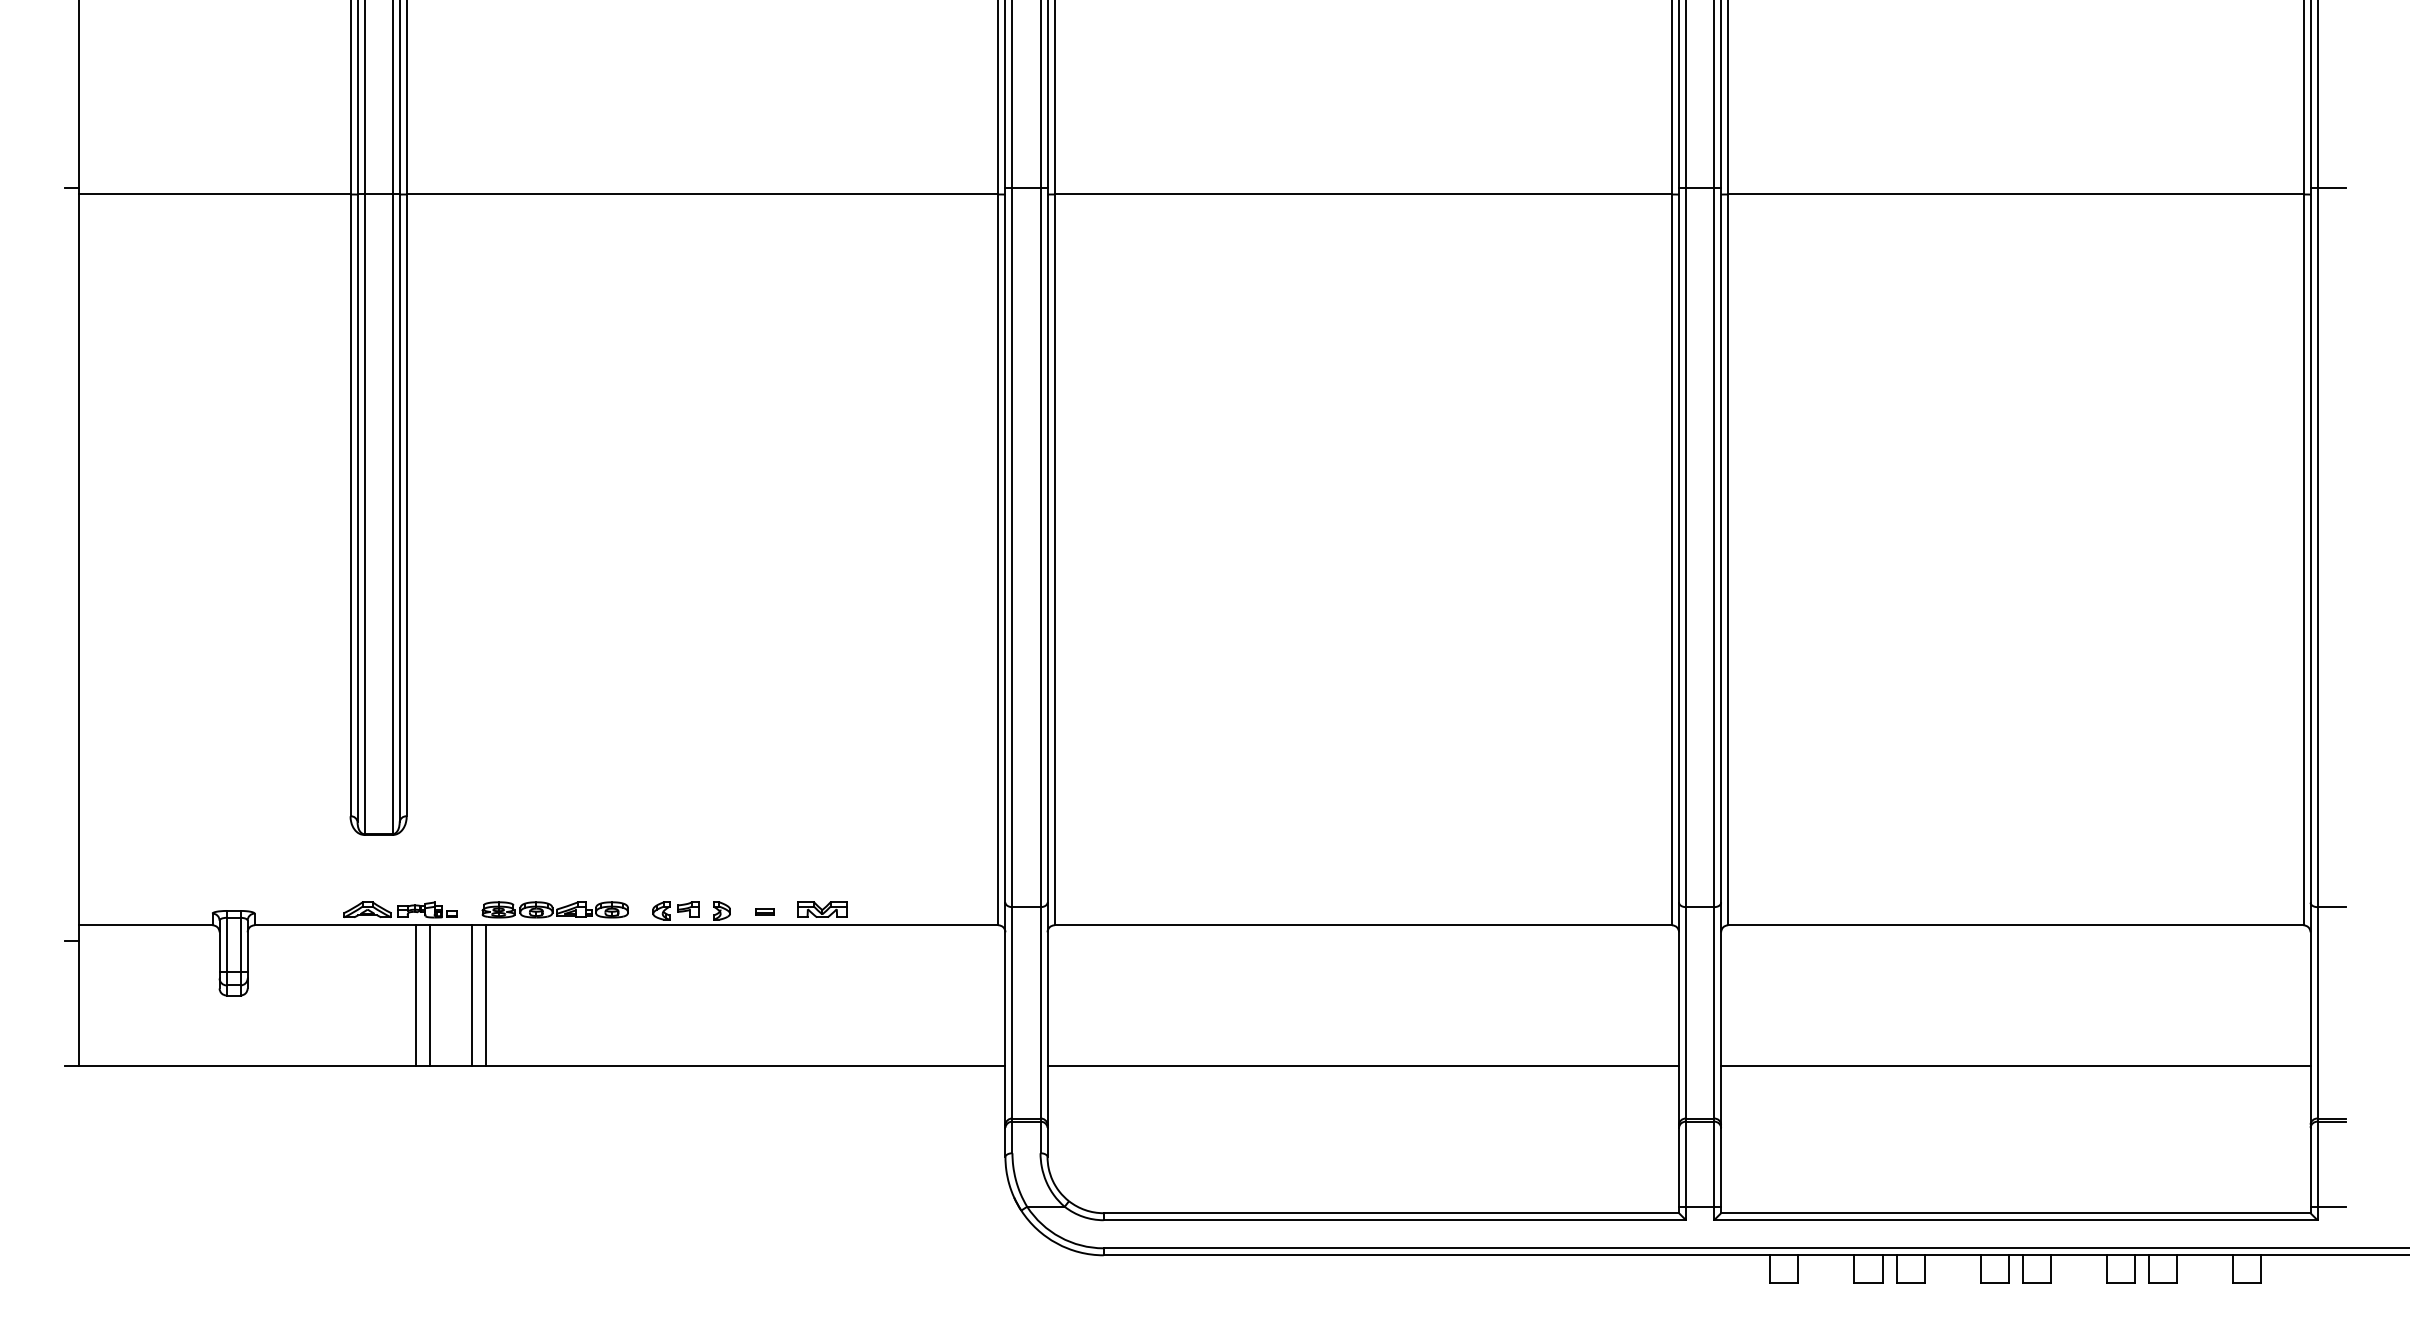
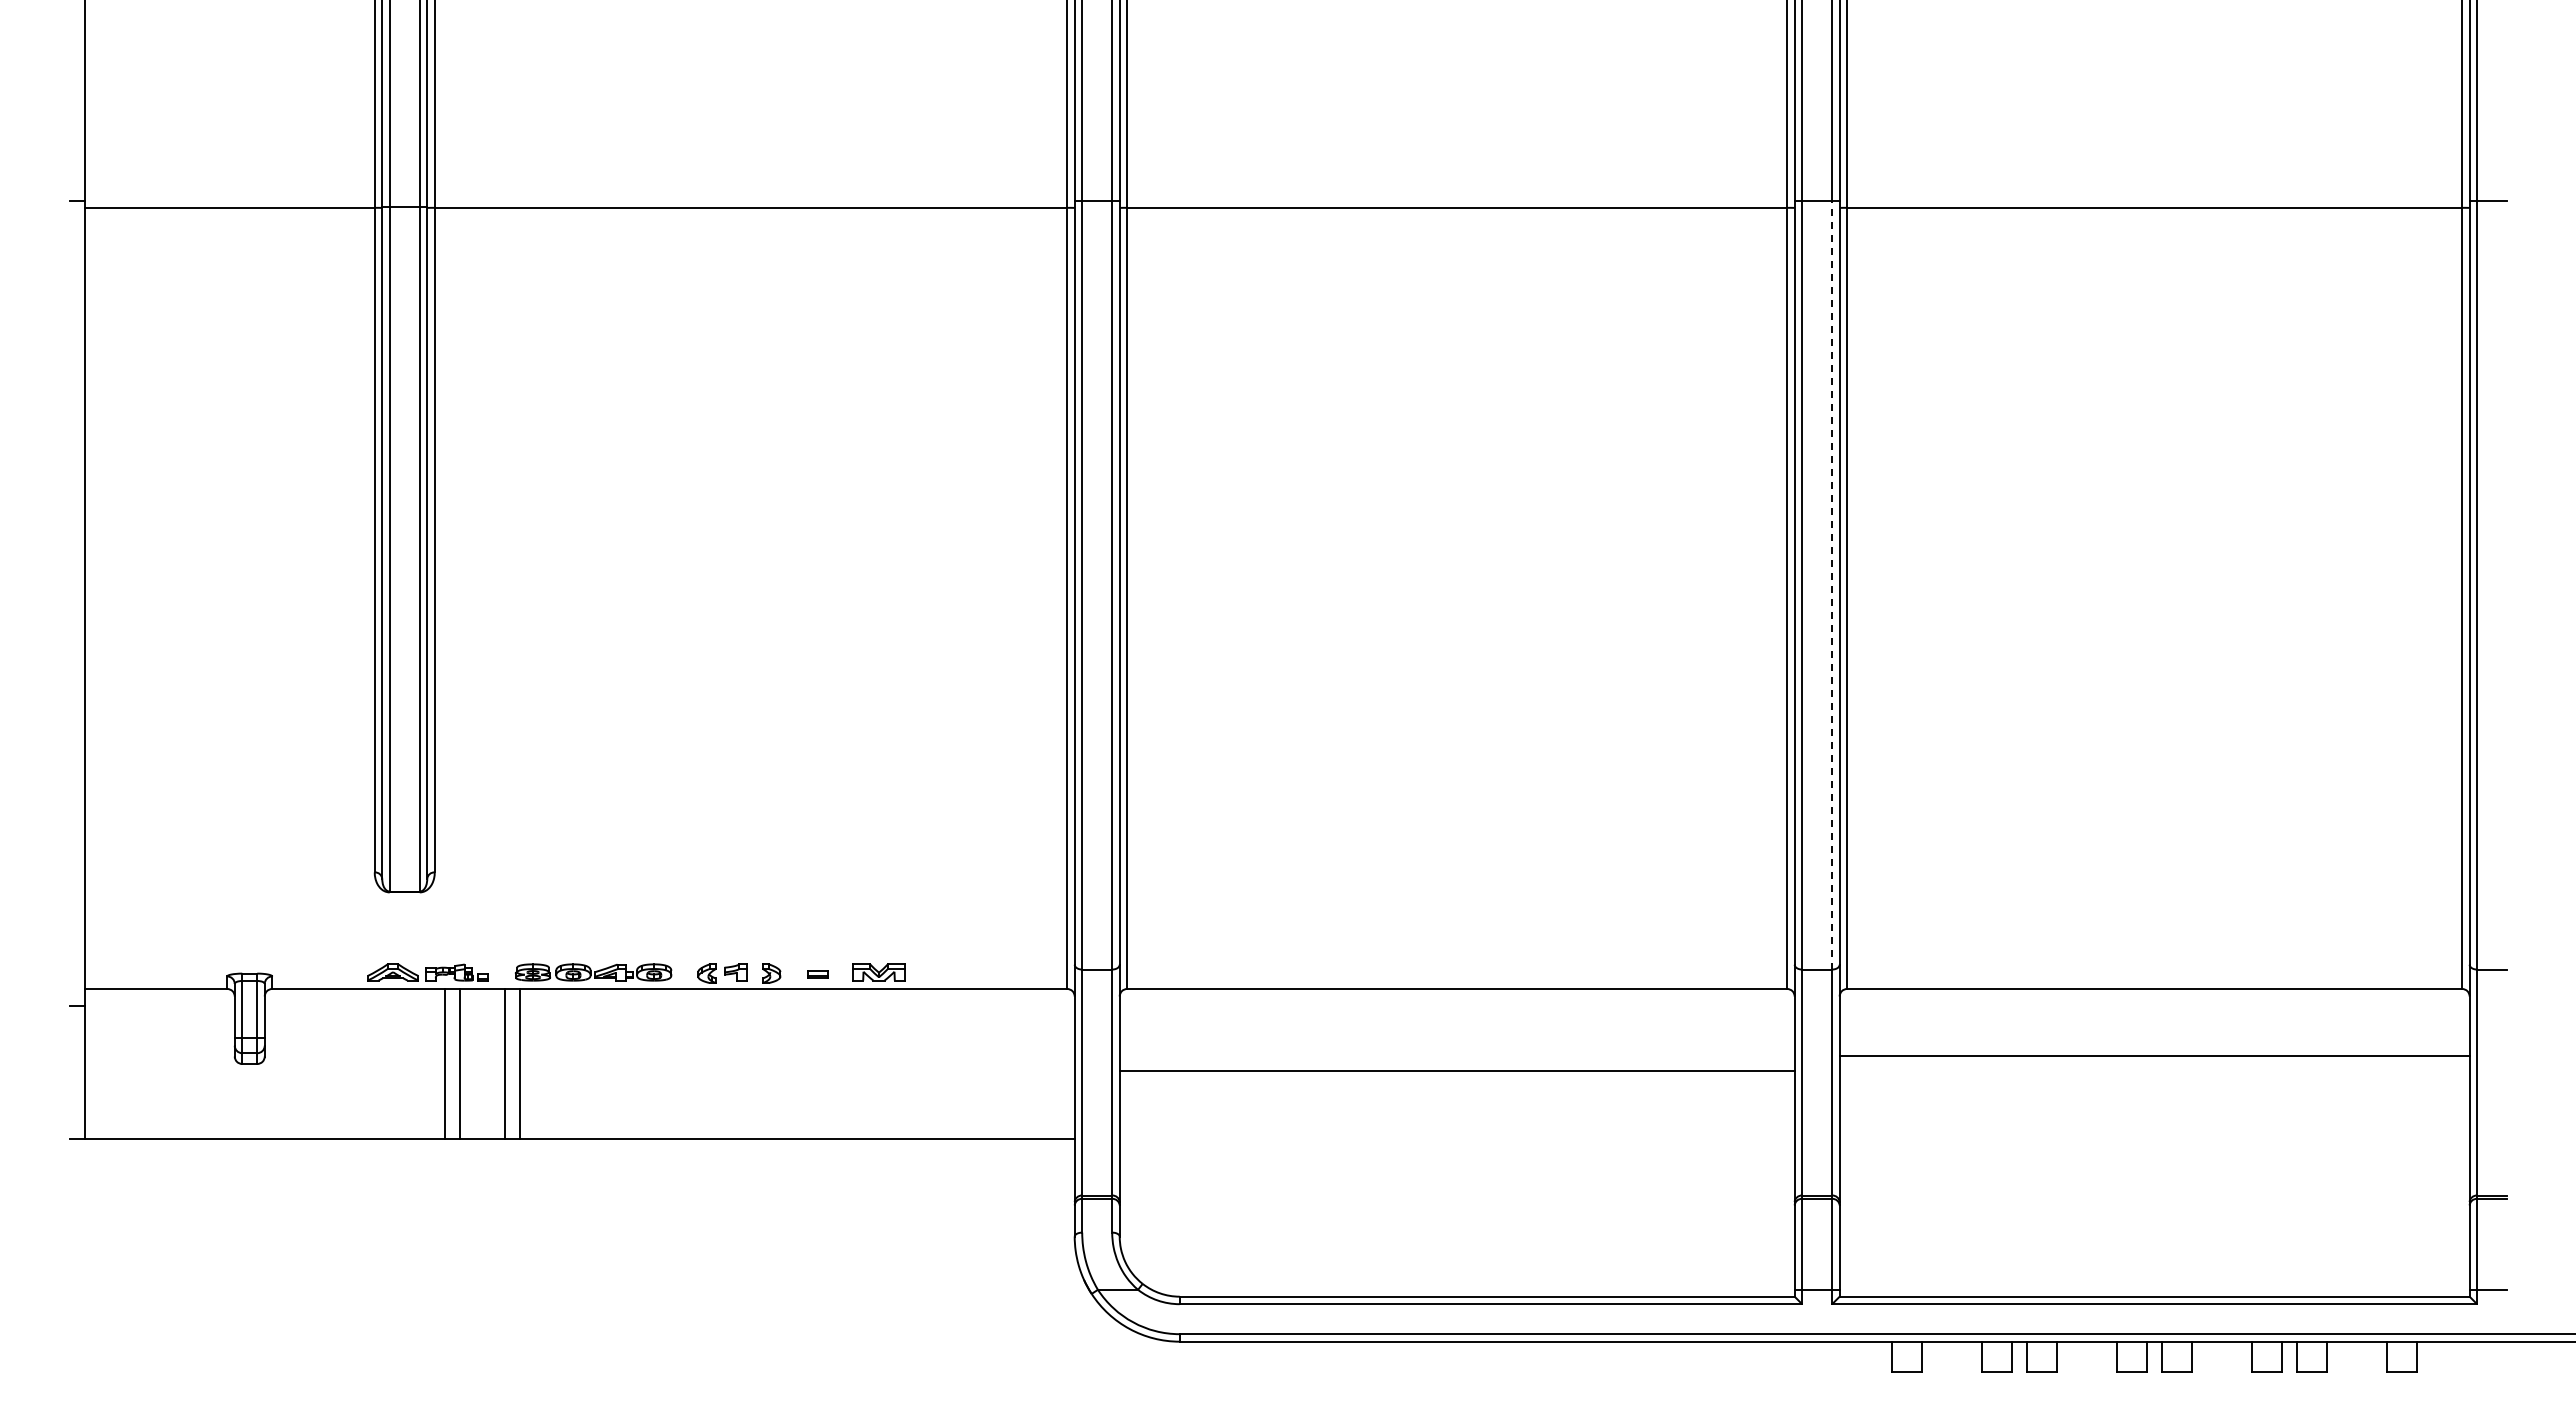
line: (1714, 546) -> (1832, 584), solid -> dashed
line: (1362, 1066) -> (1456, 1071), moved
line: (2015, 1066) -> (2154, 1056), moved

